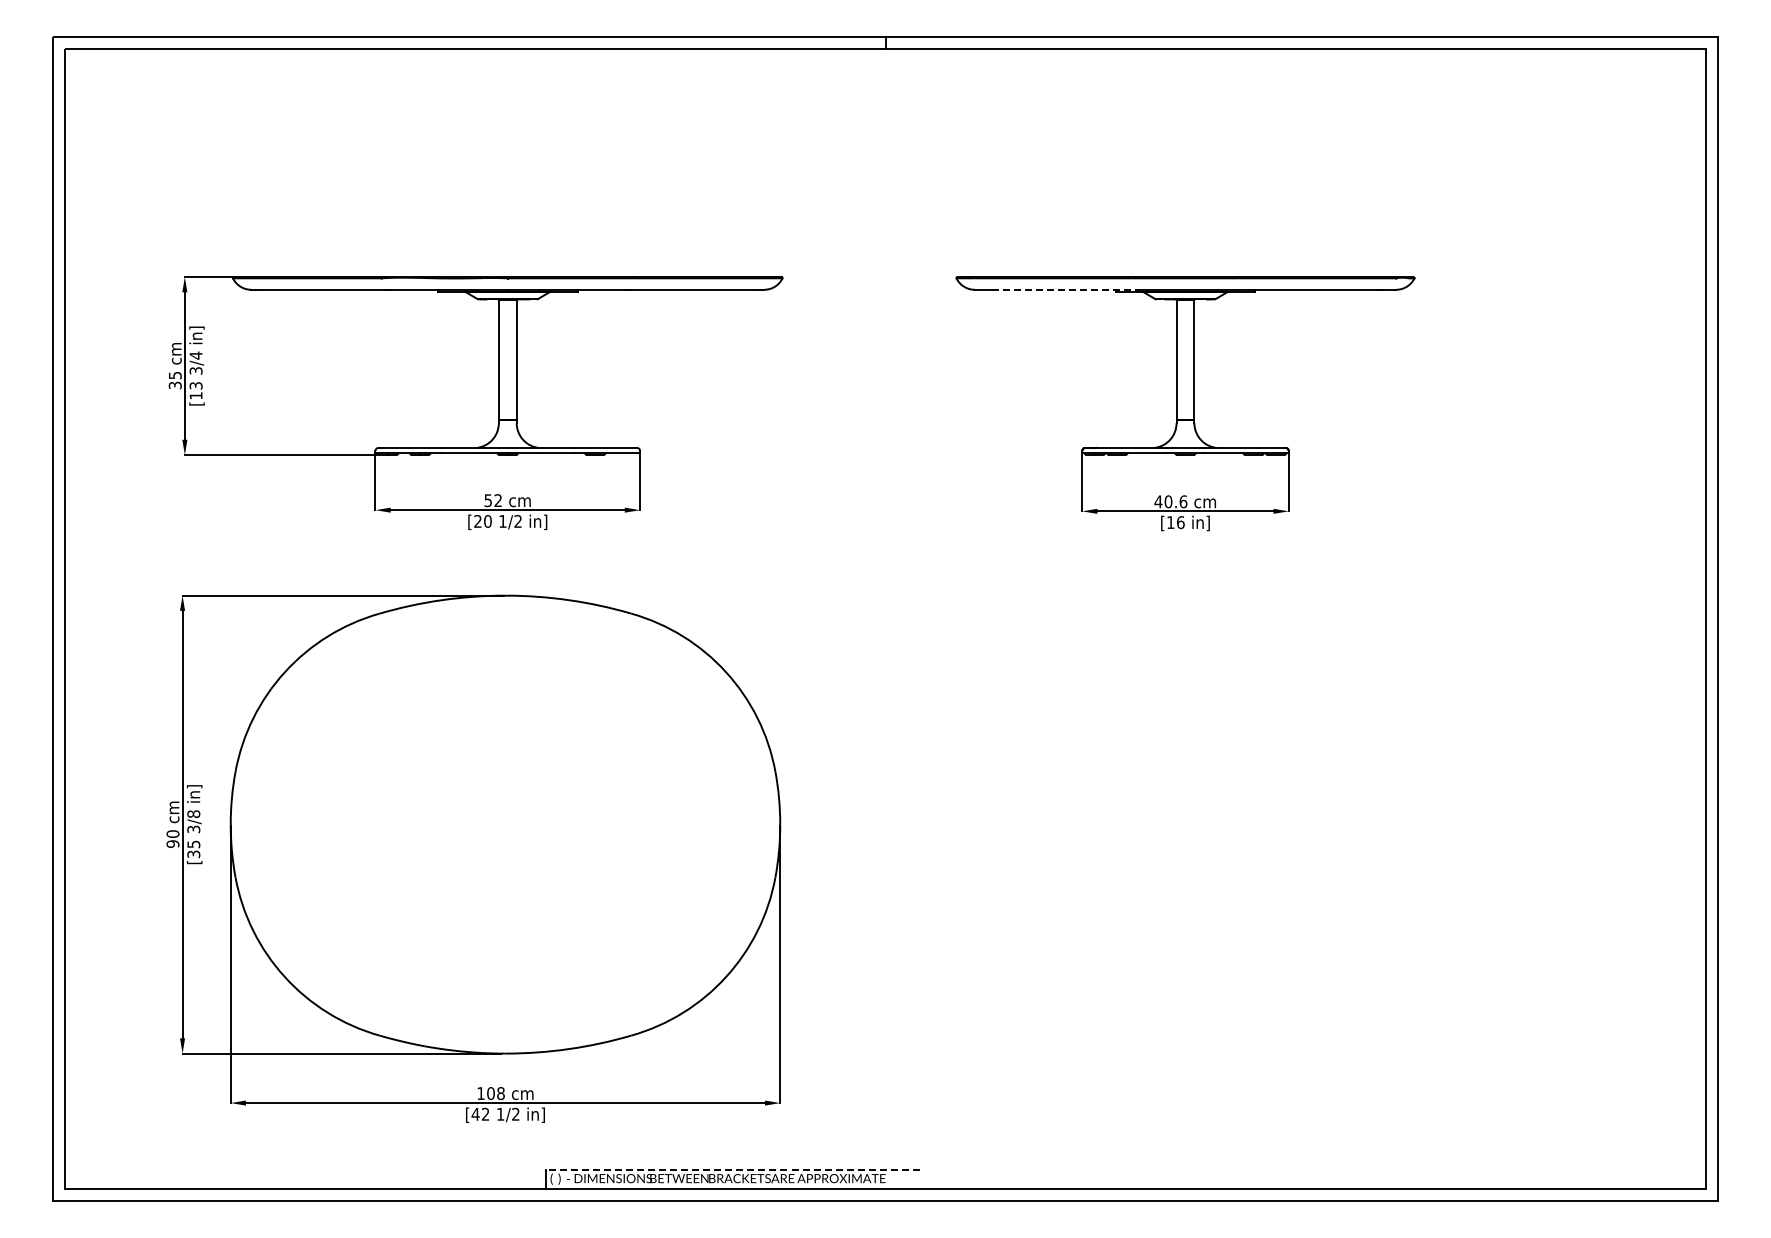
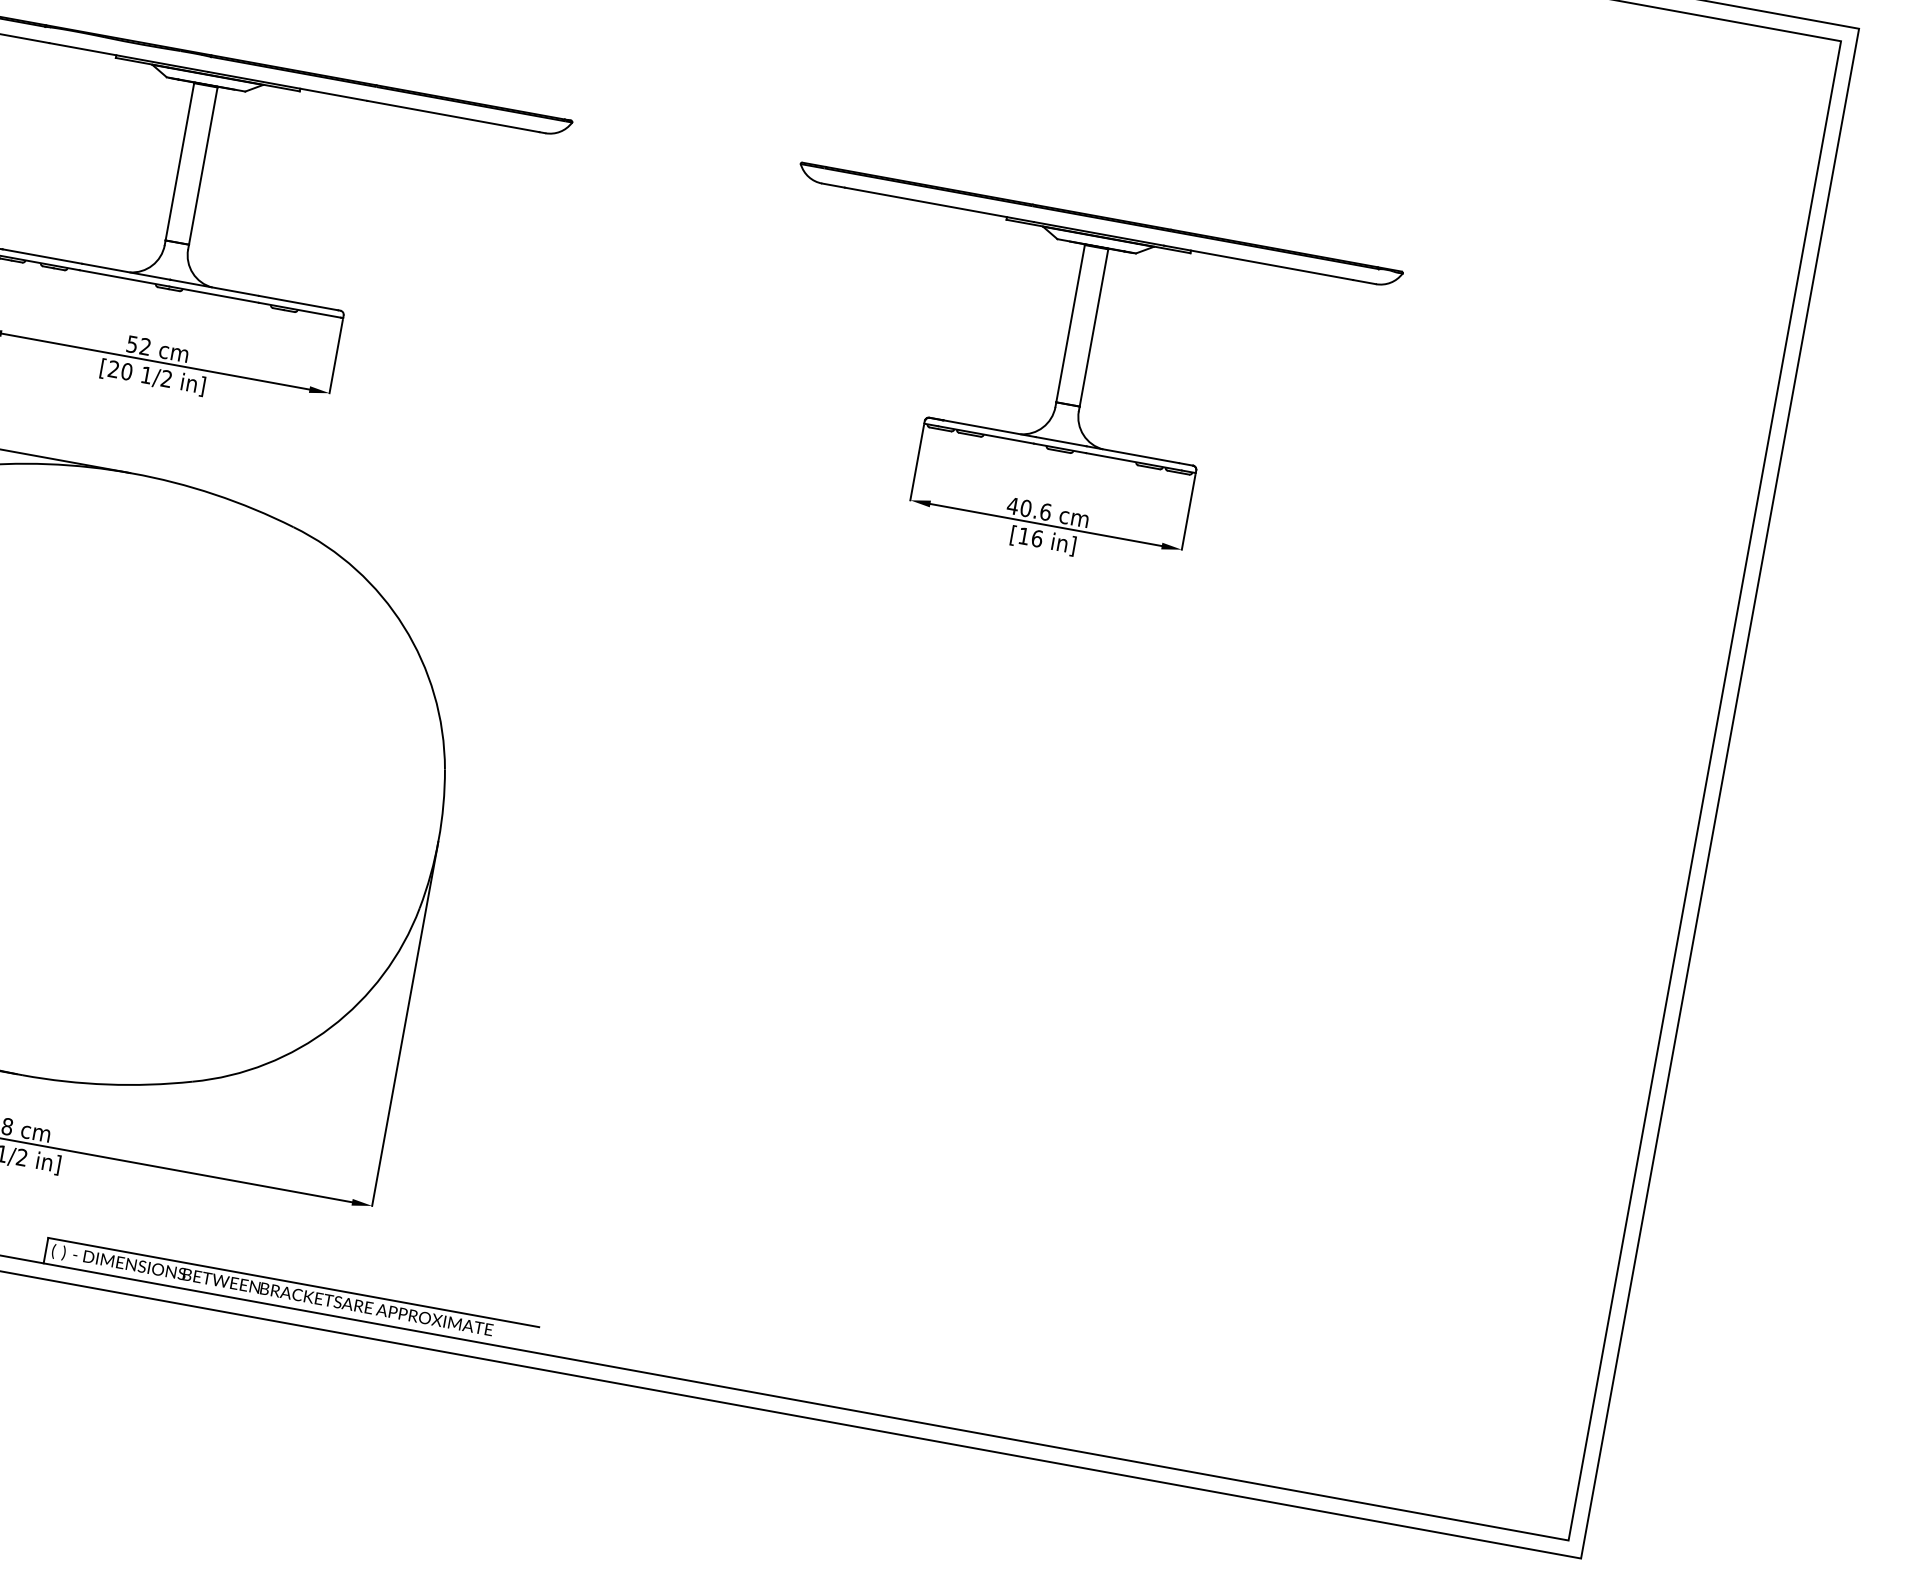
line: (1064, 289) -> (940, 204), dashed -> solid
line: (732, 1170) -> (293, 1283), dashed -> solid

